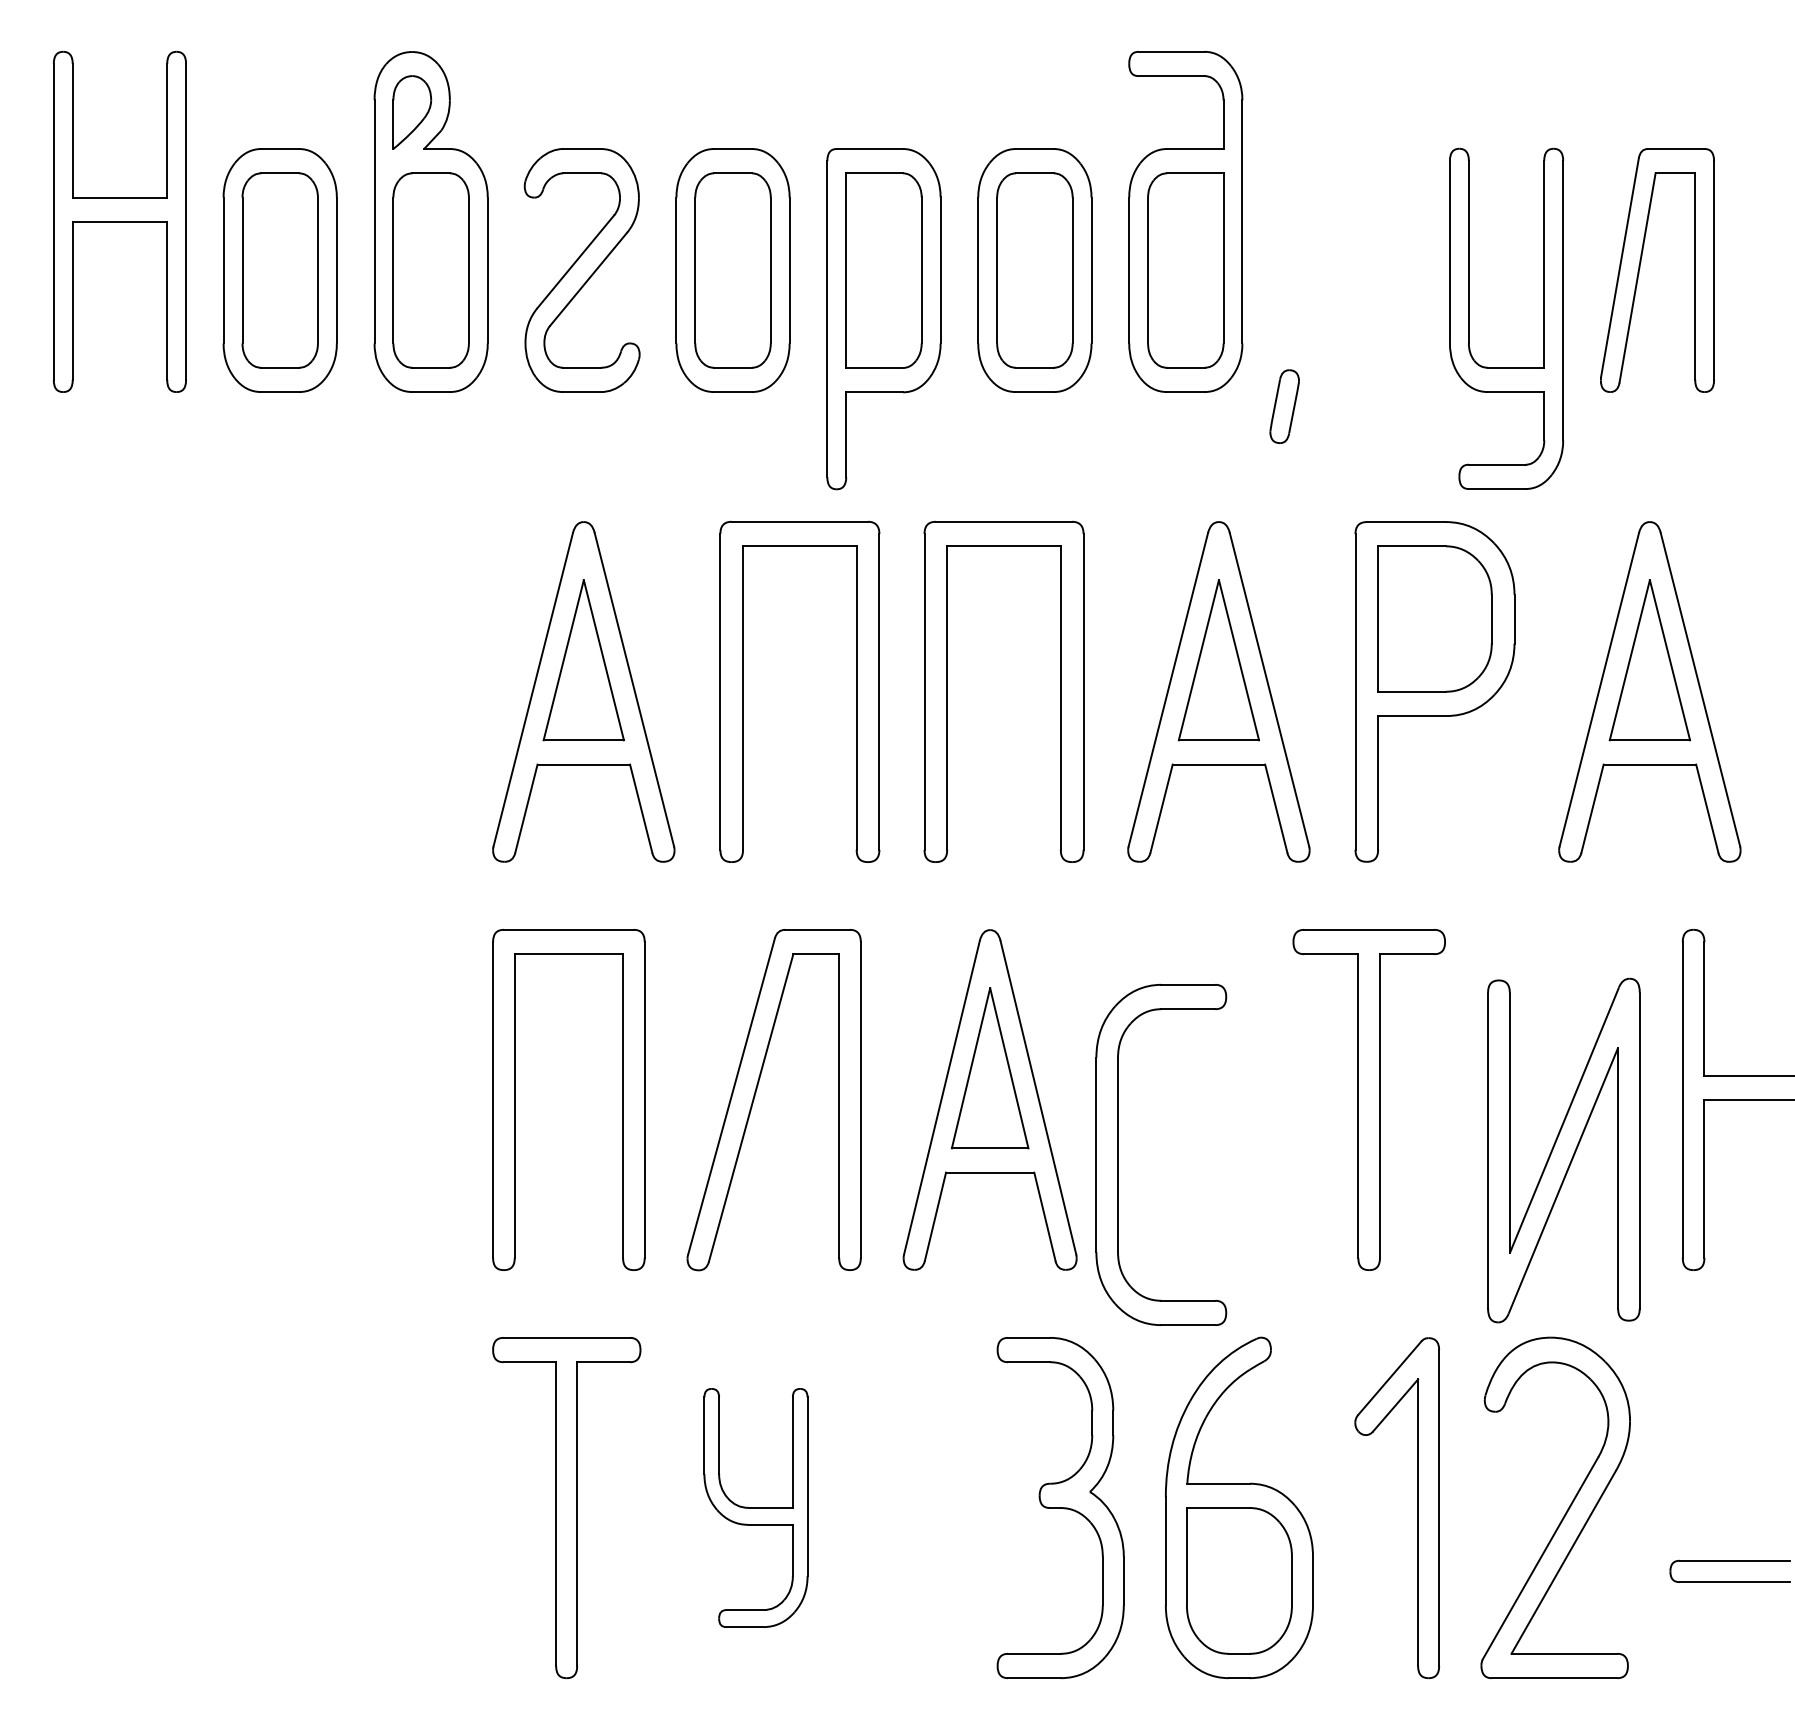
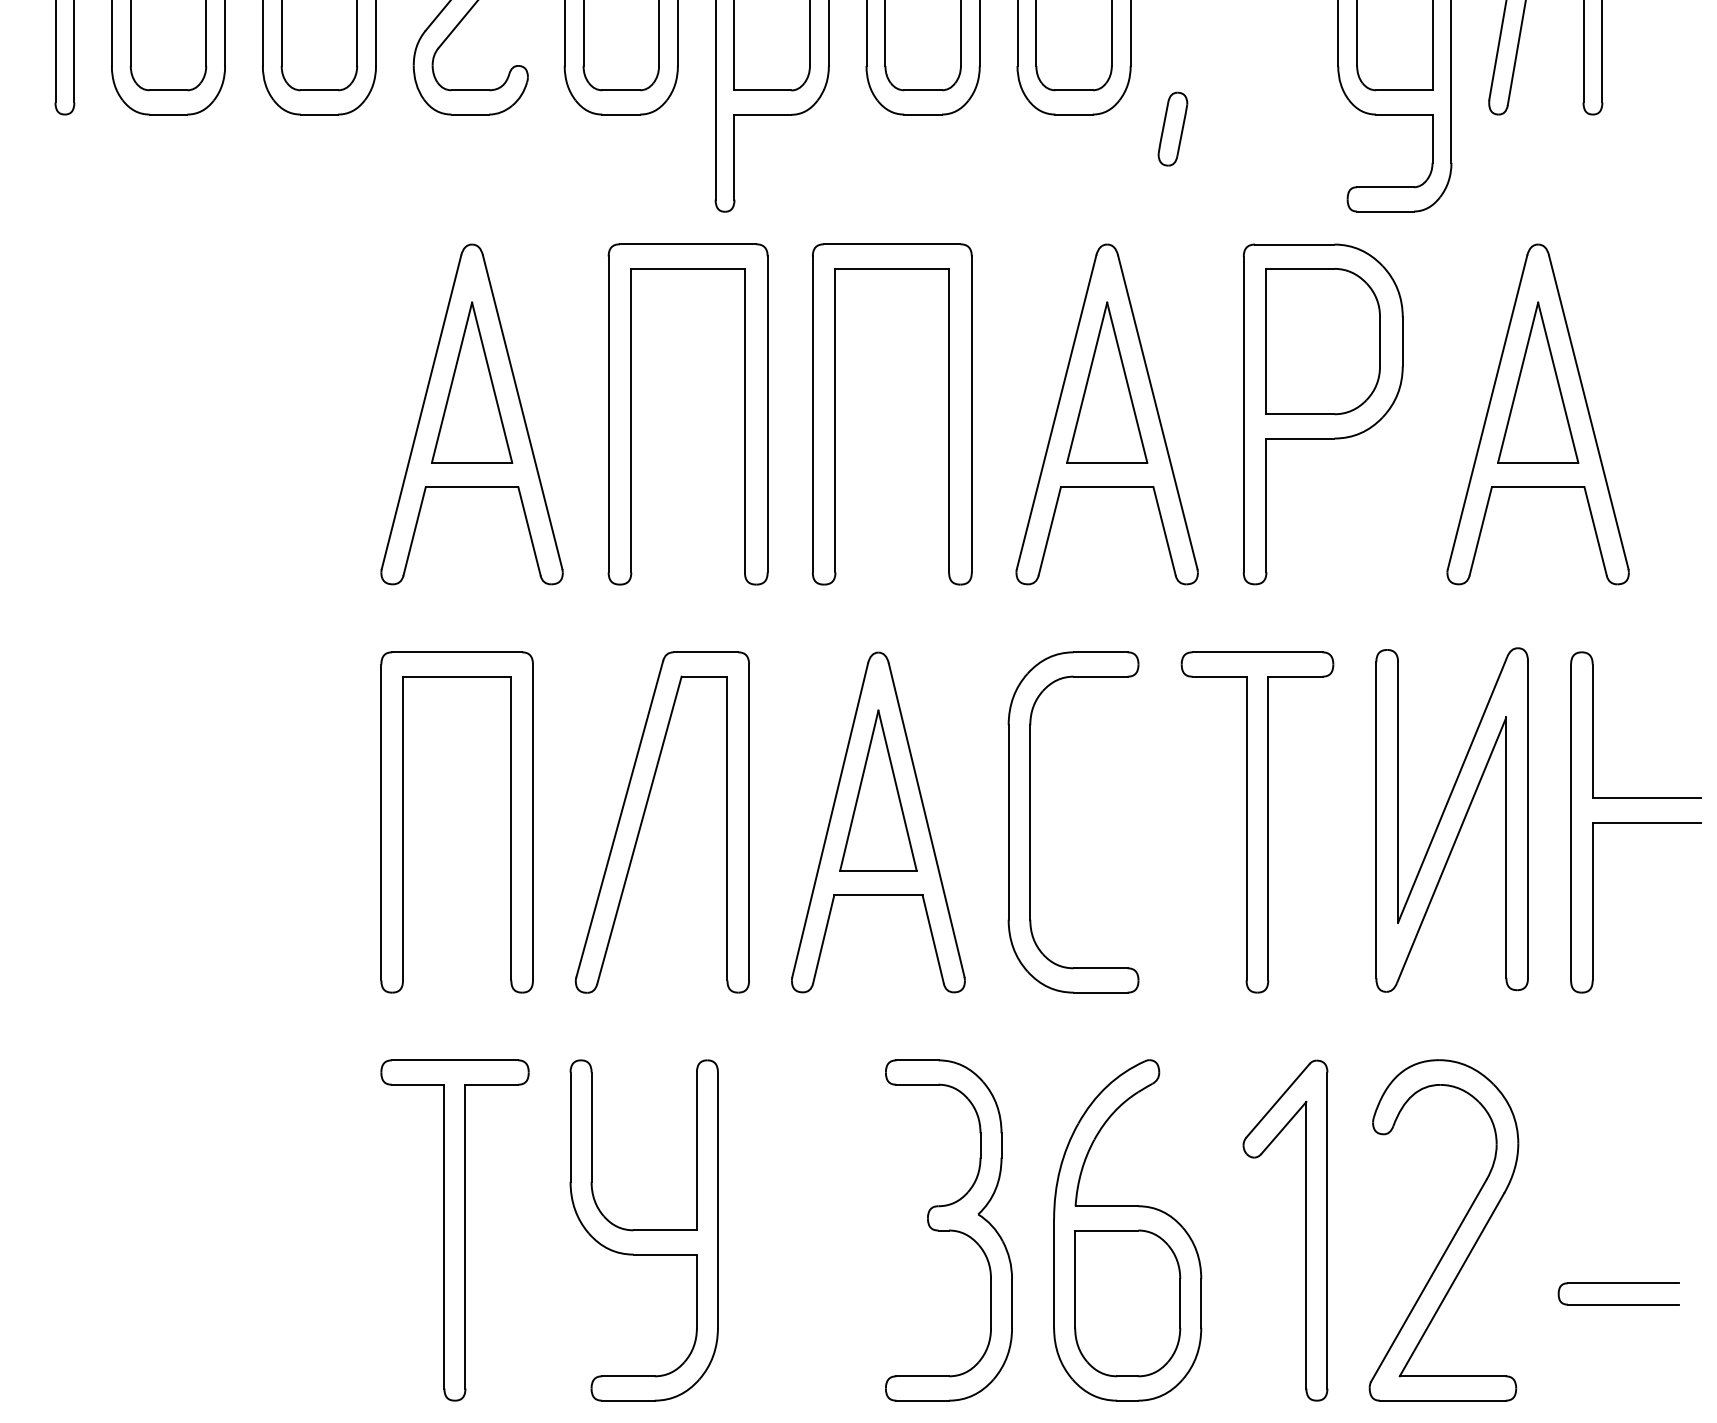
part: (1563, 1150) -> (1451, 820), moved
part: (1118, 1154) -> (1030, 822), moved
part: (755, 1507) -> (643, 1230), size x1.43

